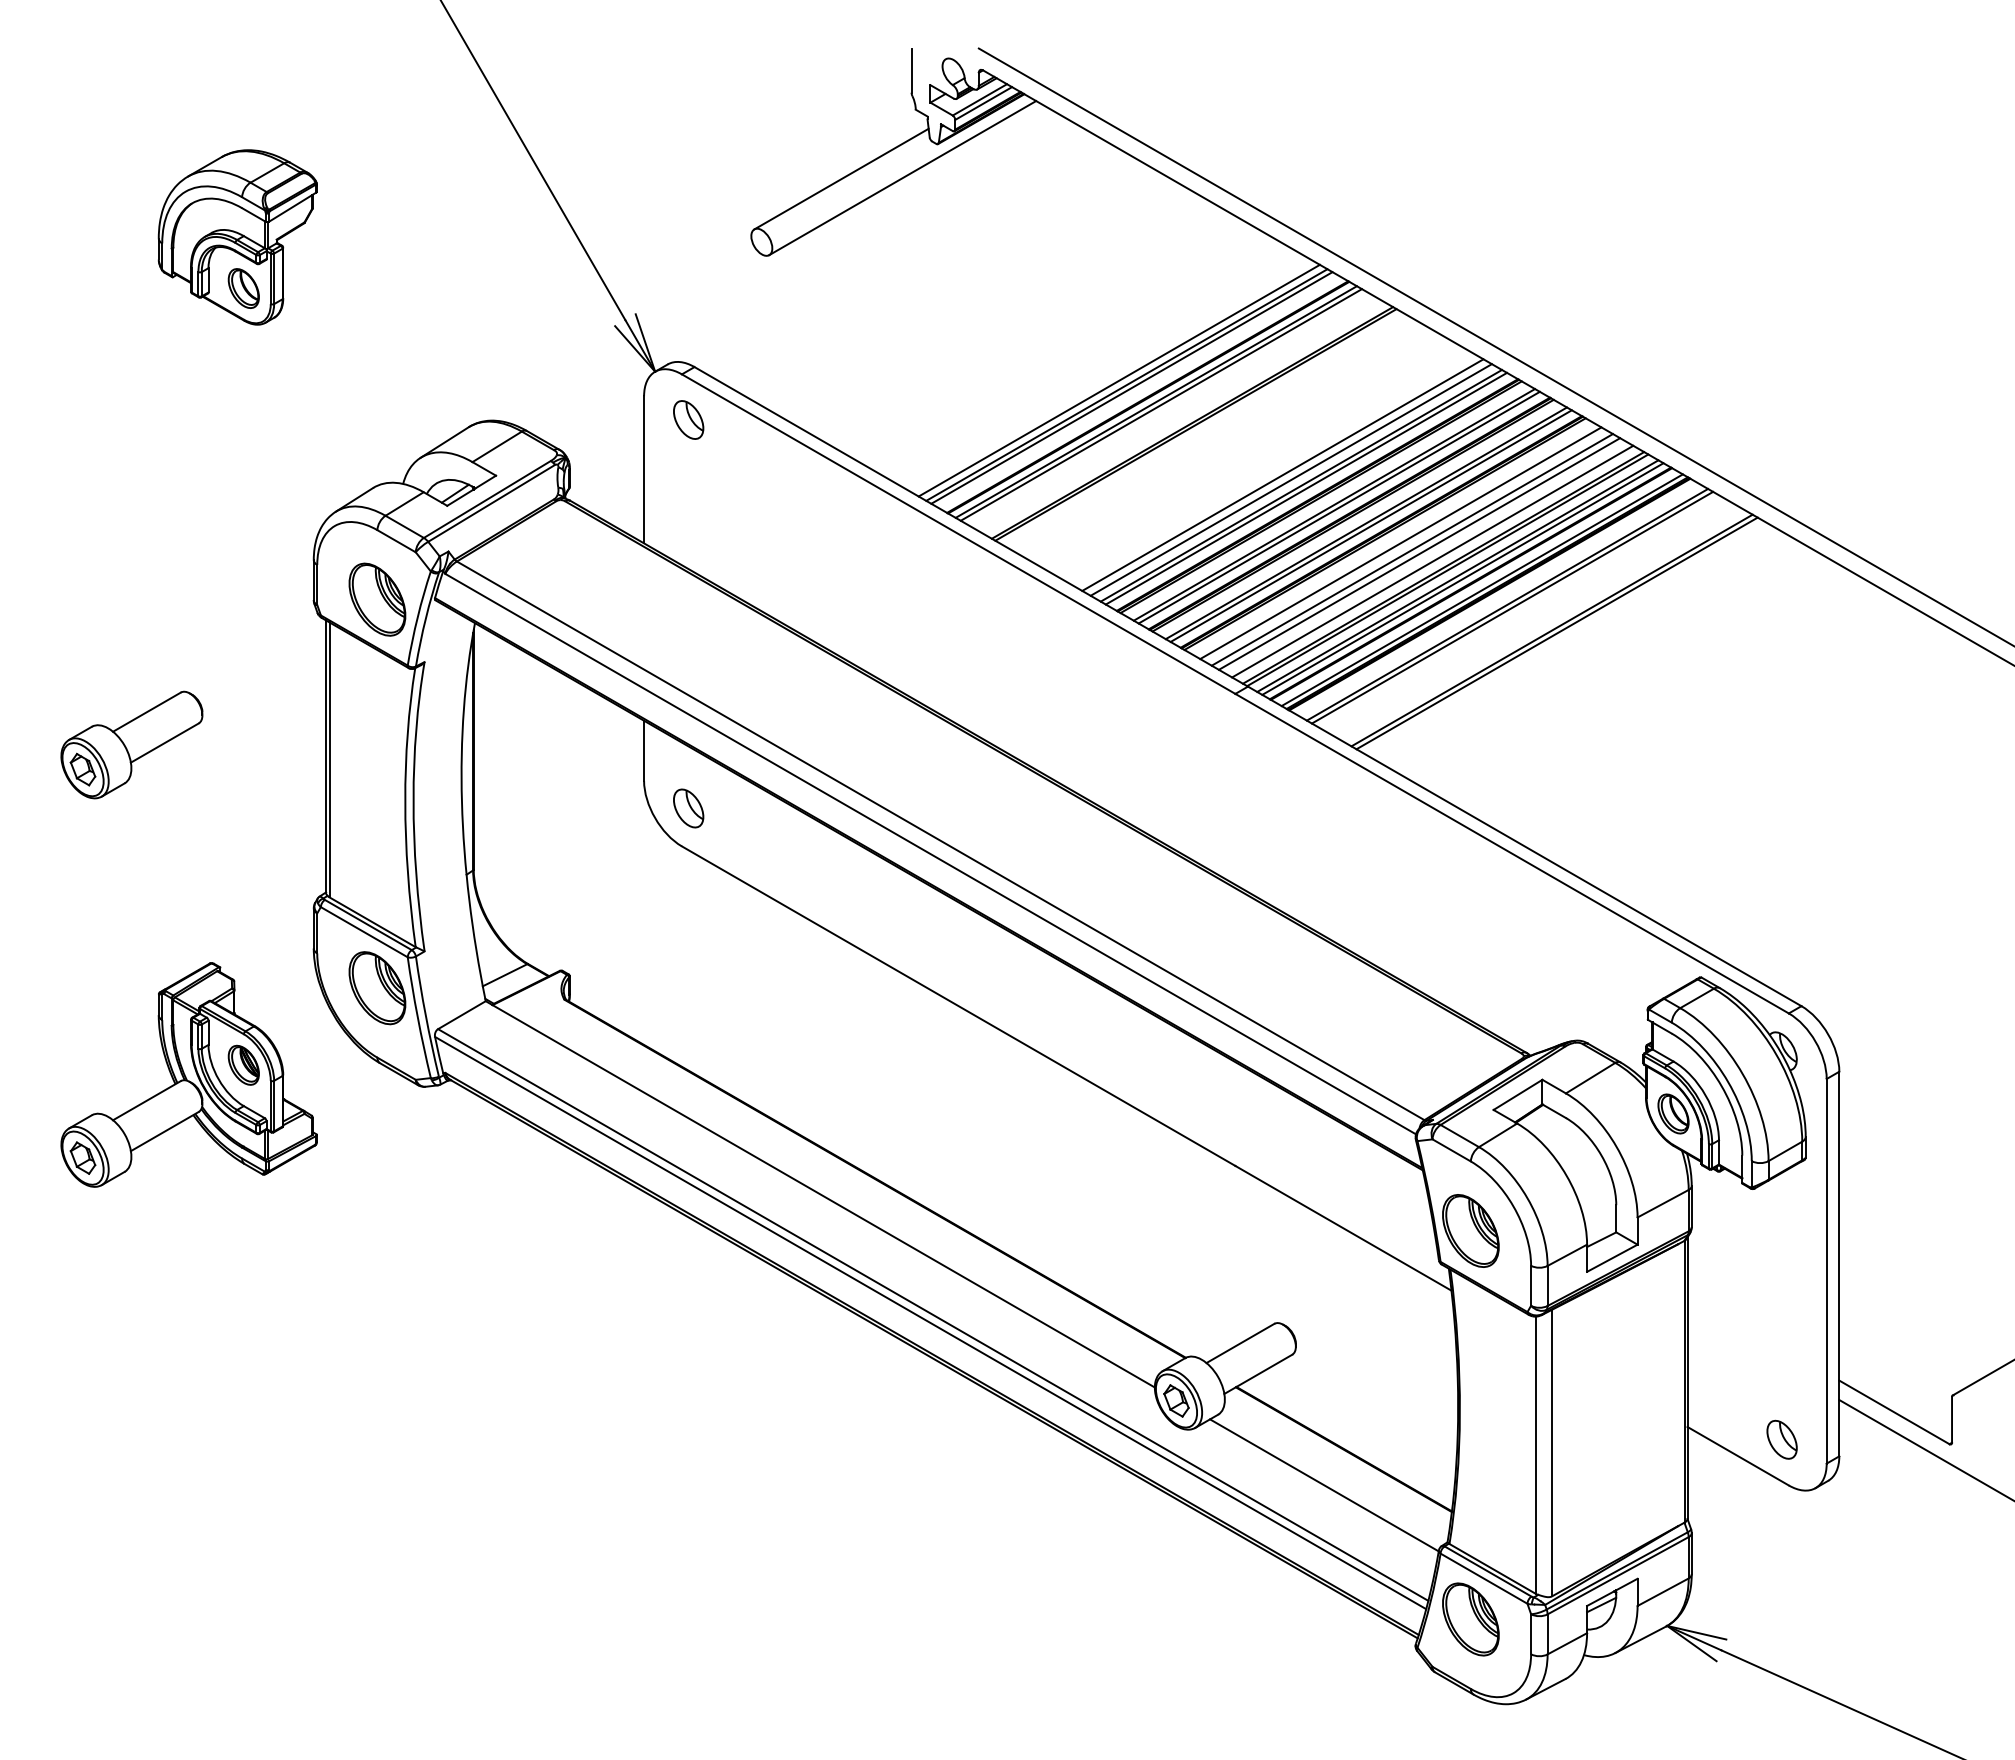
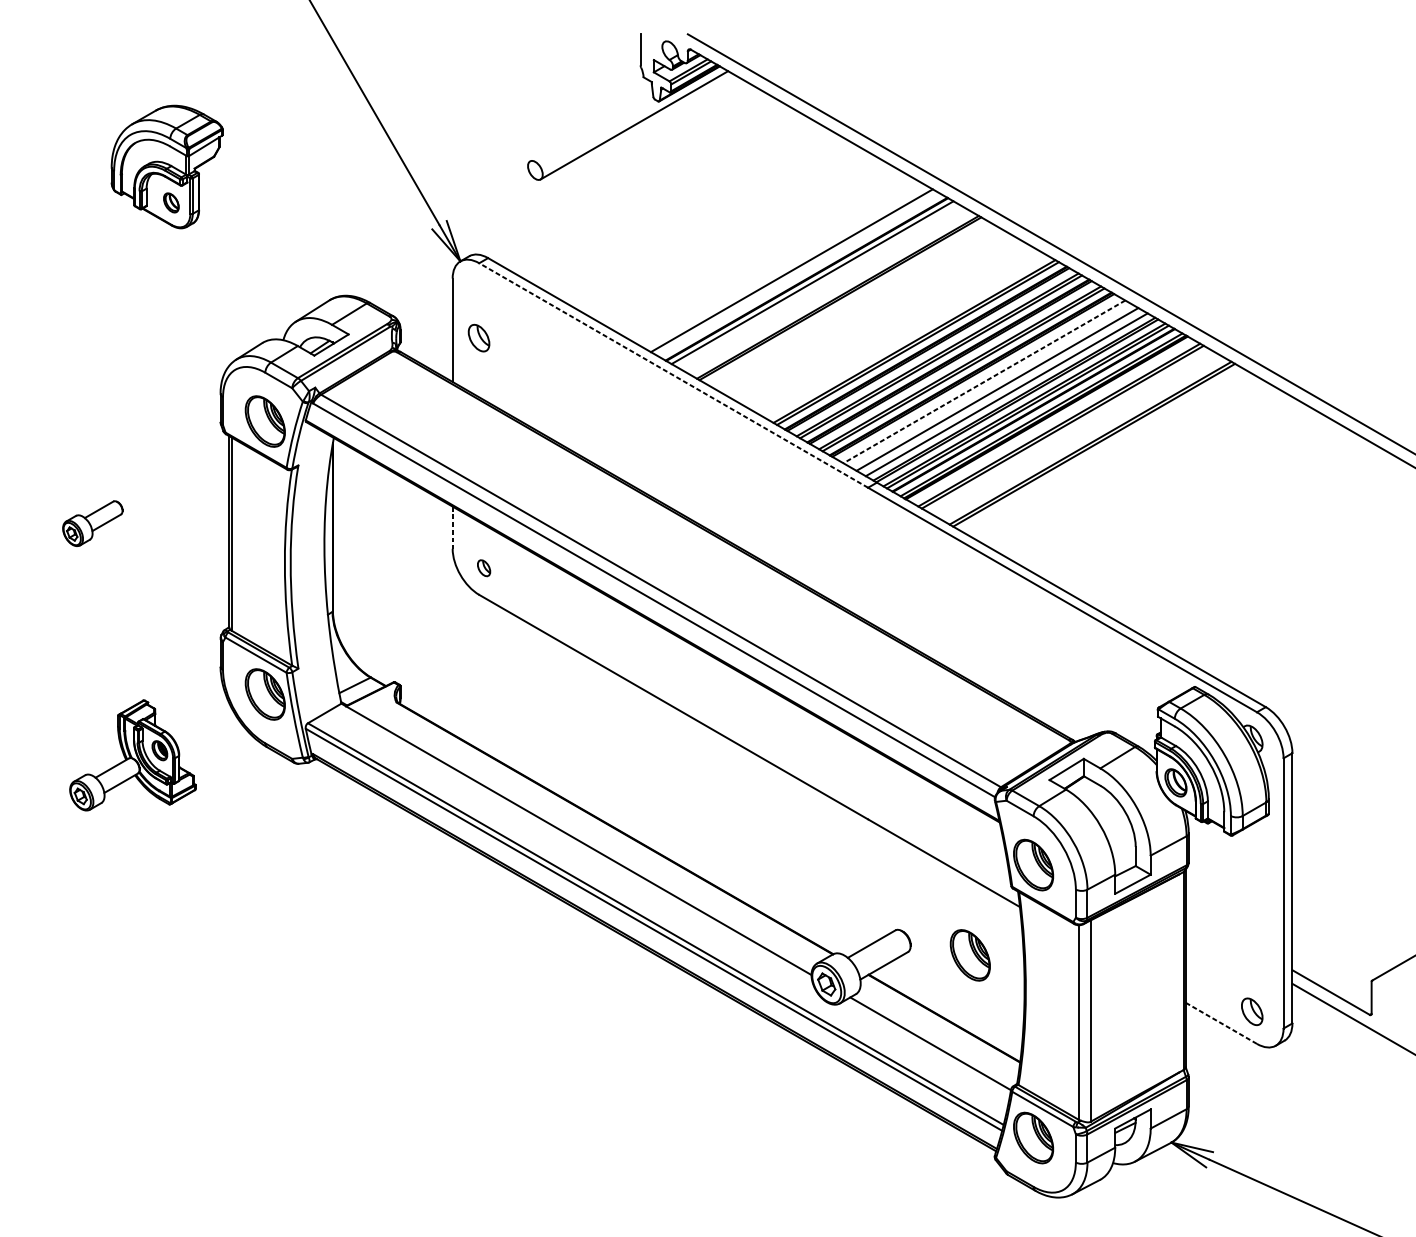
line: (841, 178) -> (591, 125), removed
part: (243, 288) -> (171, 202), size x0.7
line: (1118, 380) -> (785, 267), removed
line: (1131, 387) -> (795, 272), removed
line: (1160, 404) -> (815, 284), removed
part: (688, 419) -> (478, 337), moved
line: (1282, 474) -> (901, 333), removed
line: (1290, 479) -> (906, 337), removed
line: (958, 534) -> (673, 375), solid -> dashed
line: (1400, 543) -> (984, 382), solid -> dashed
line: (1411, 549) -> (991, 386), removed
part: (131, 744) -> (92, 523), size x0.6
line: (644, 751) -> (452, 528), solid -> dashed
part: (688, 808) -> (483, 568), size x0.6
part: (188, 1074) -> (132, 755), size x0.7
part: (1380, 1359) -> (970, 955), added
line: (1738, 1456) -> (1221, 1023), solid -> dashed

